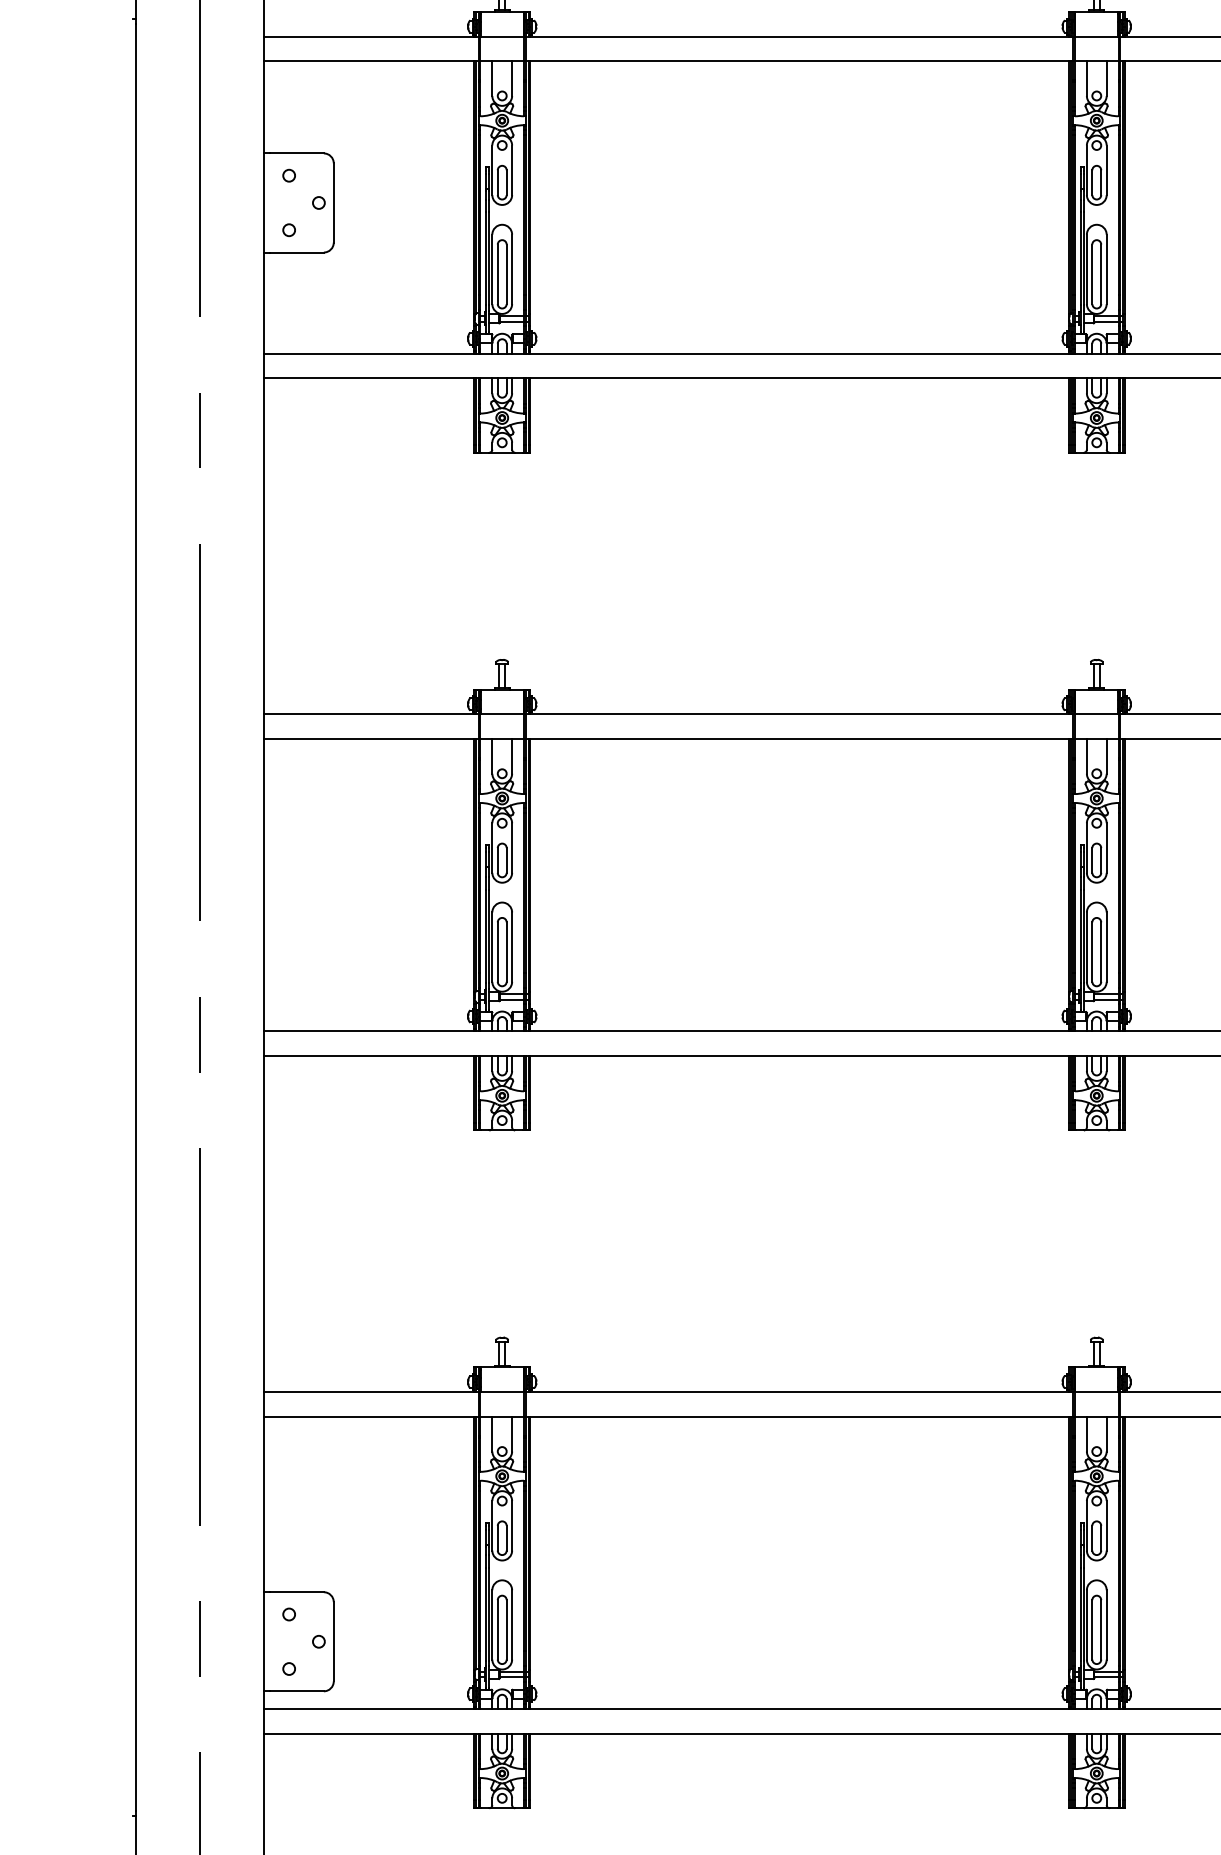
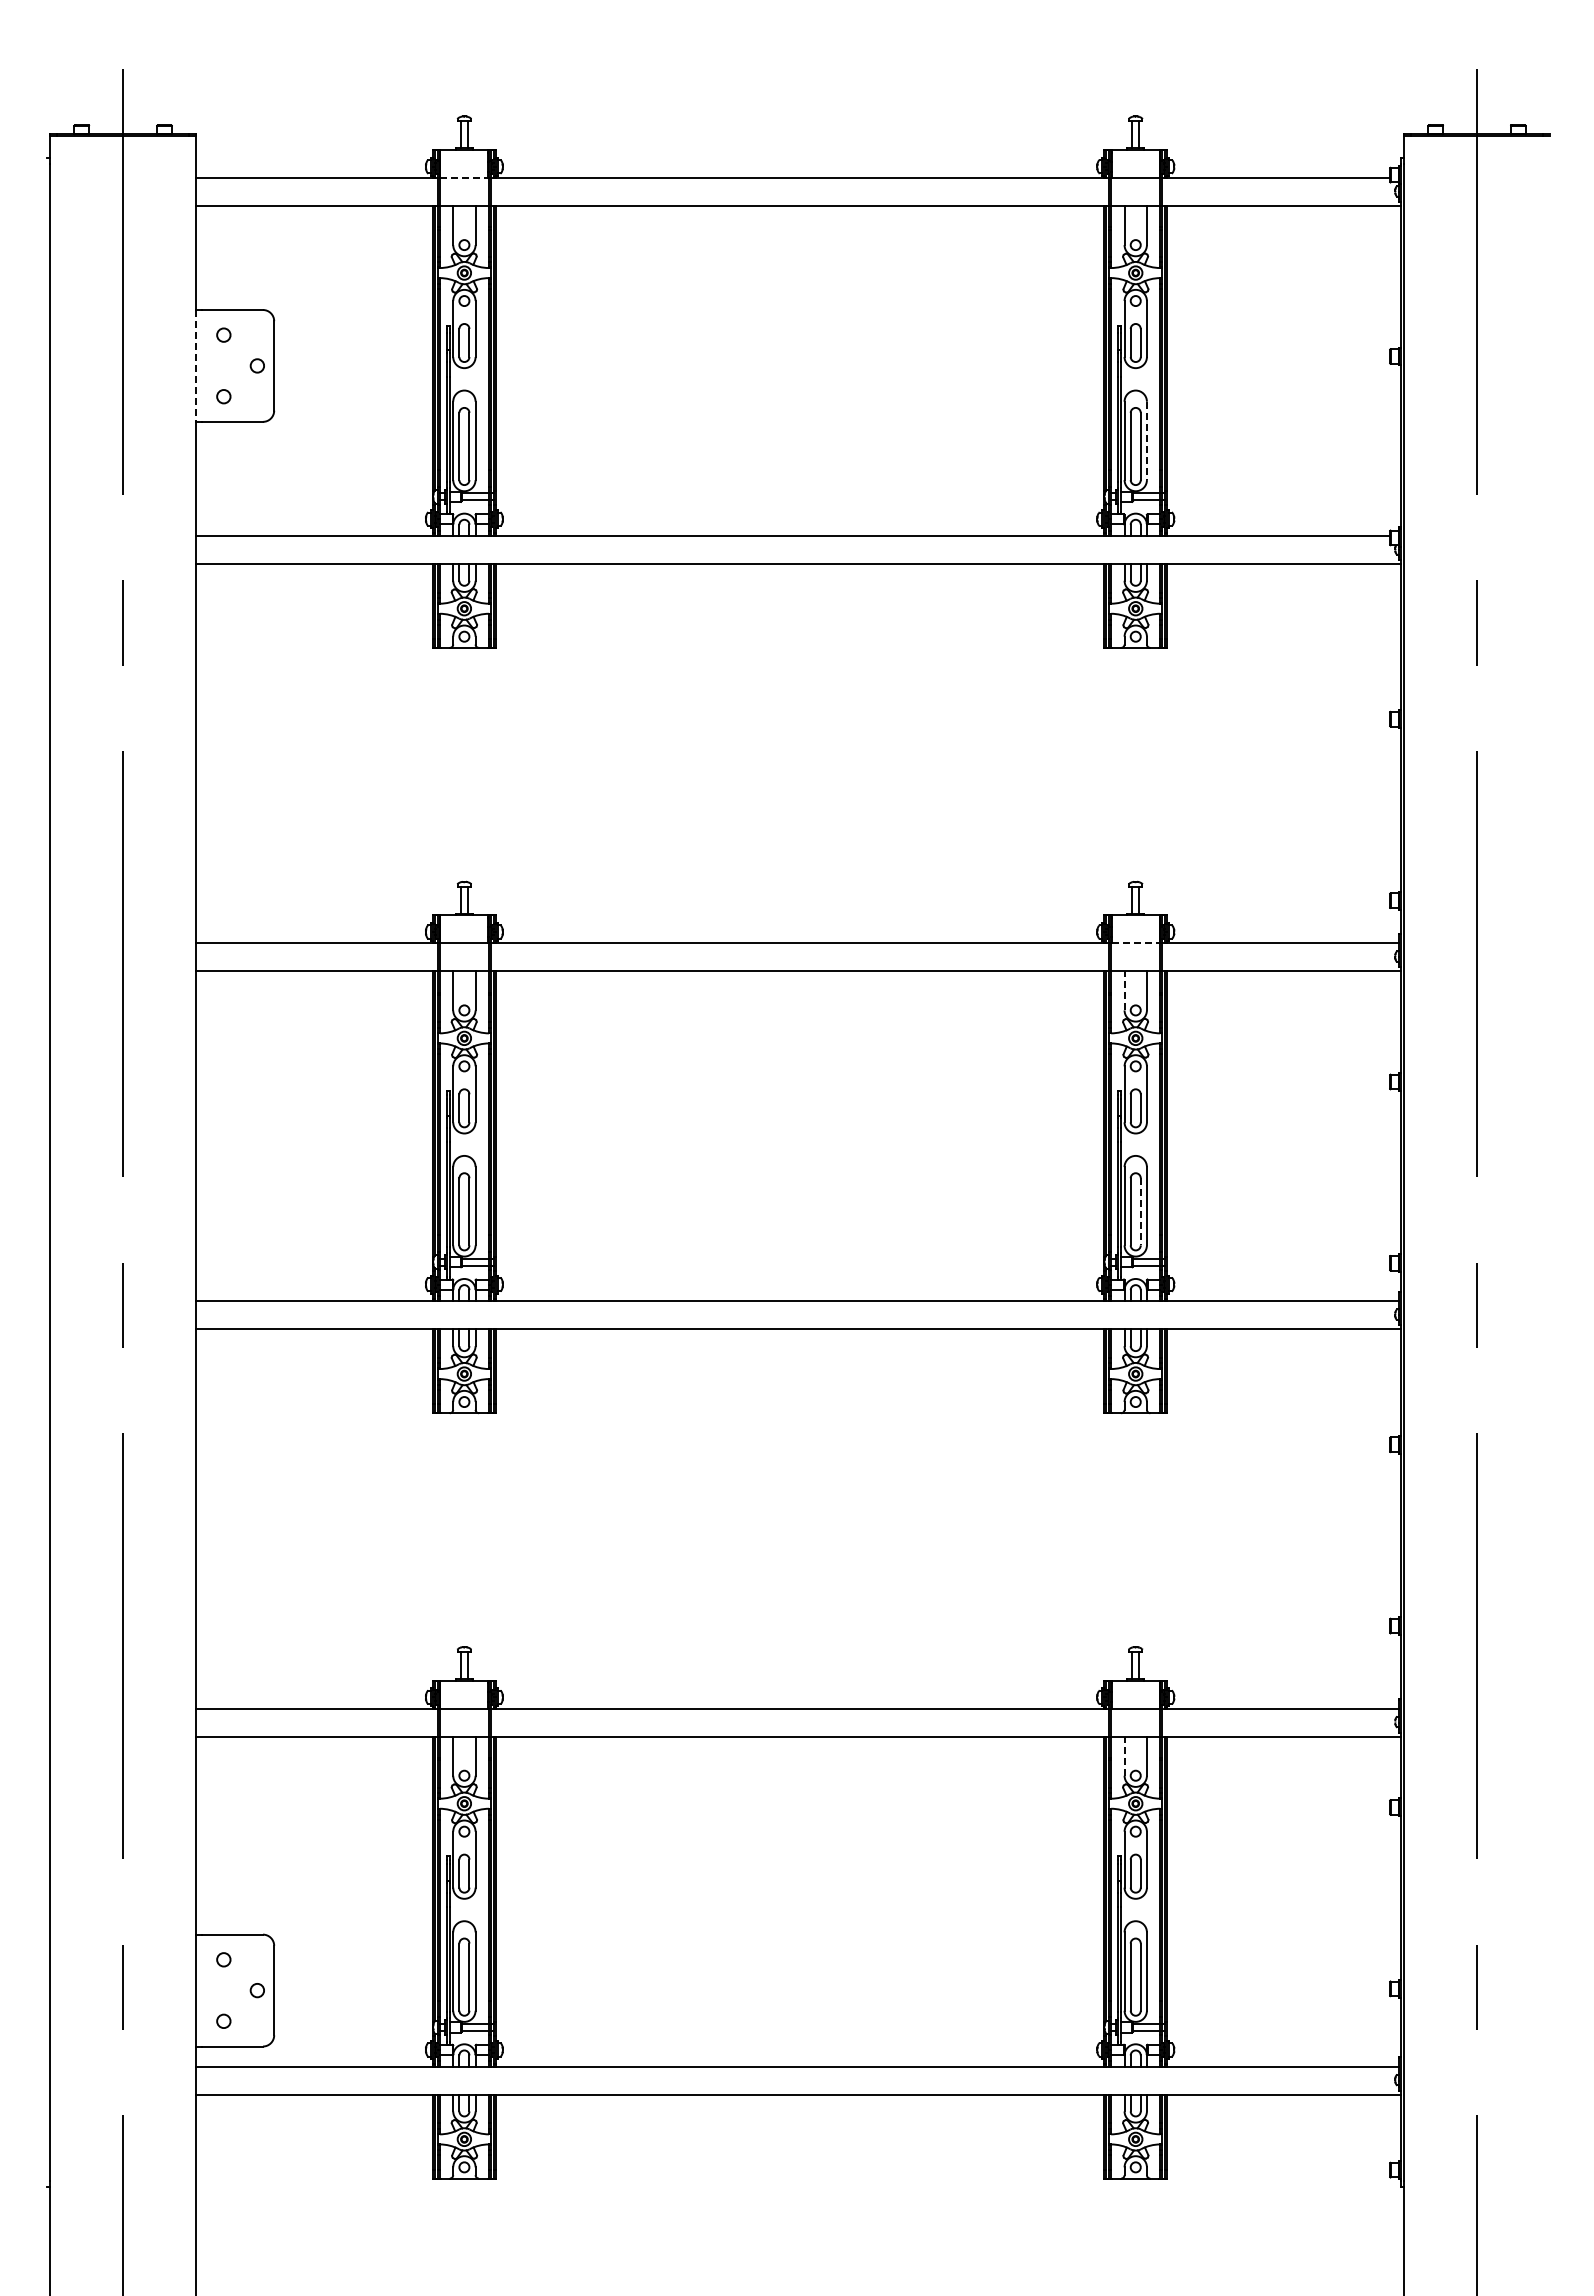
line: (502, 36) -> (464, 177), solid -> dashed
line: (264, 202) -> (195, 365), solid -> dashed
line: (1106, 269) -> (1146, 441), solid -> dashed
line: (1097, 714) -> (1136, 943), solid -> dashed
line: (1086, 756) -> (1124, 990), solid -> dashed
line: (1100, 951) -> (1140, 1211), solid -> dashed
line: (1086, 1434) -> (1124, 1756), solid -> dashed

